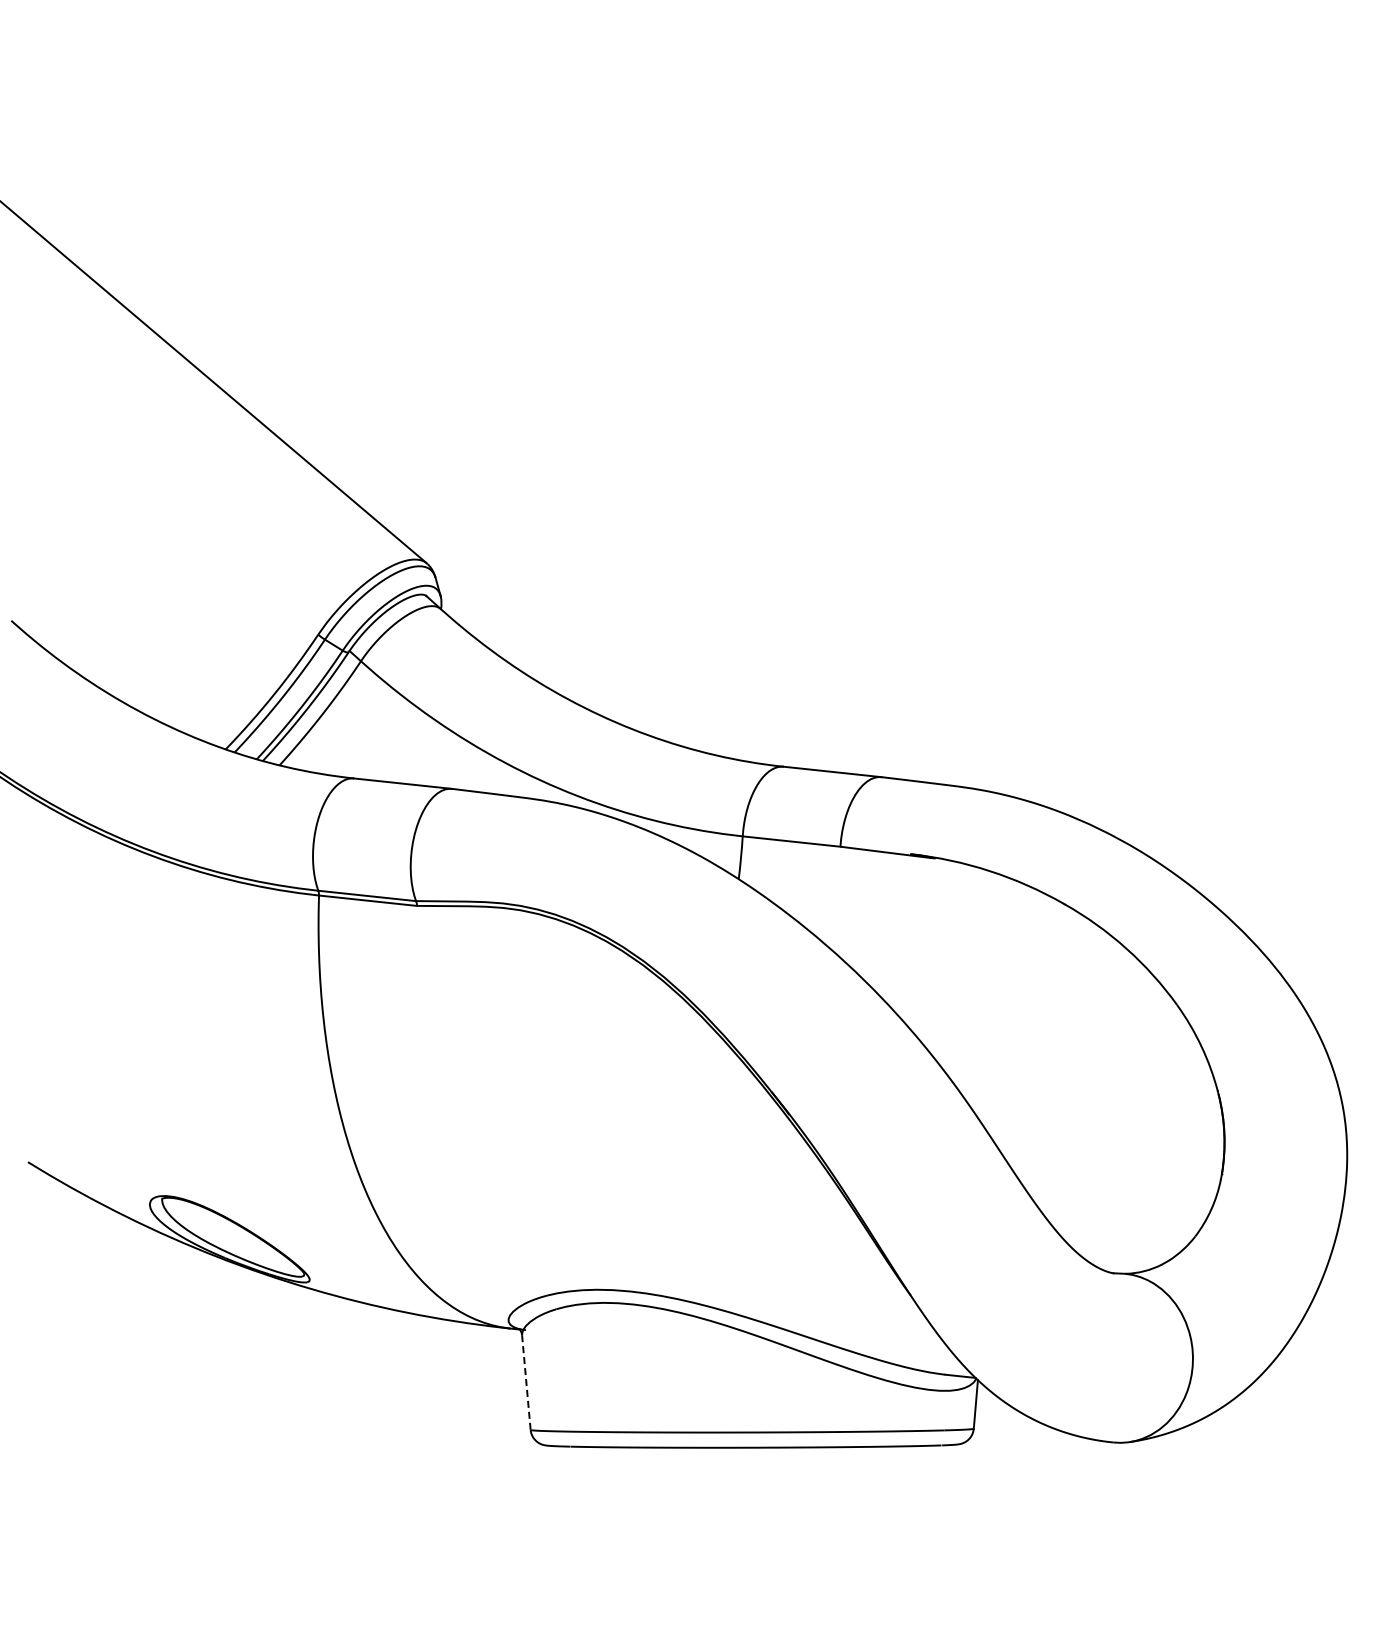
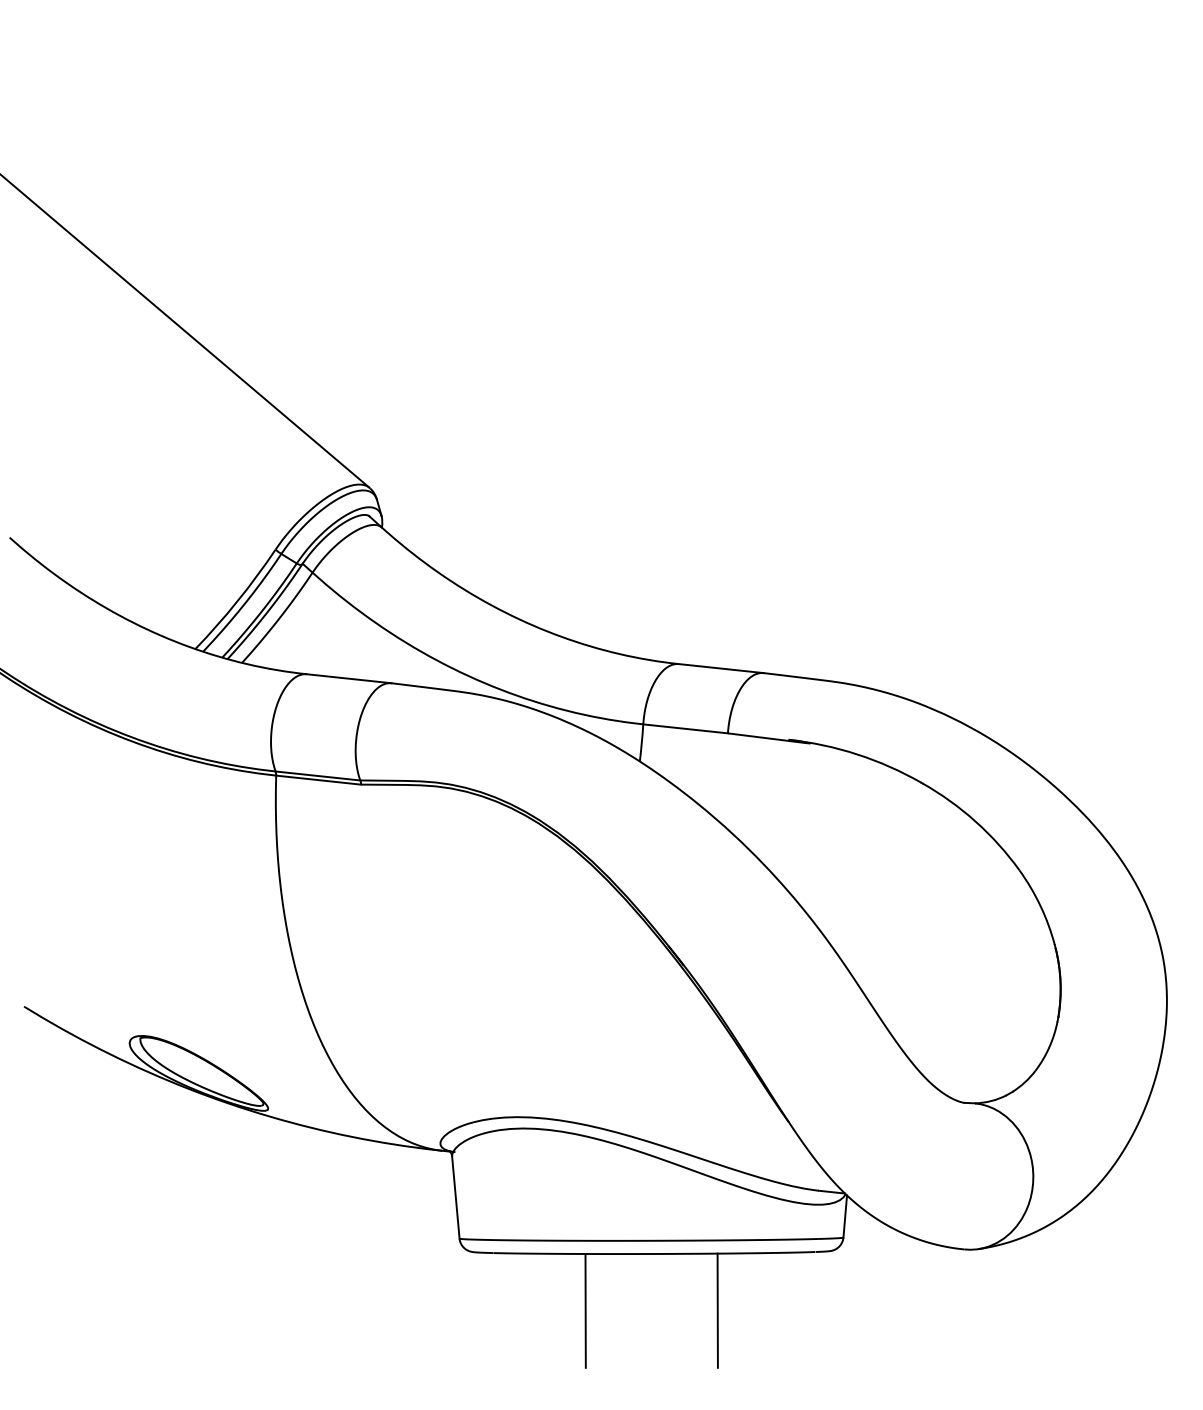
line: (526, 1382) -> (455, 1197), dashed -> solid
line: (676, 1513) -> (585, 1310), added
line: (828, 1513) -> (717, 1310), added

